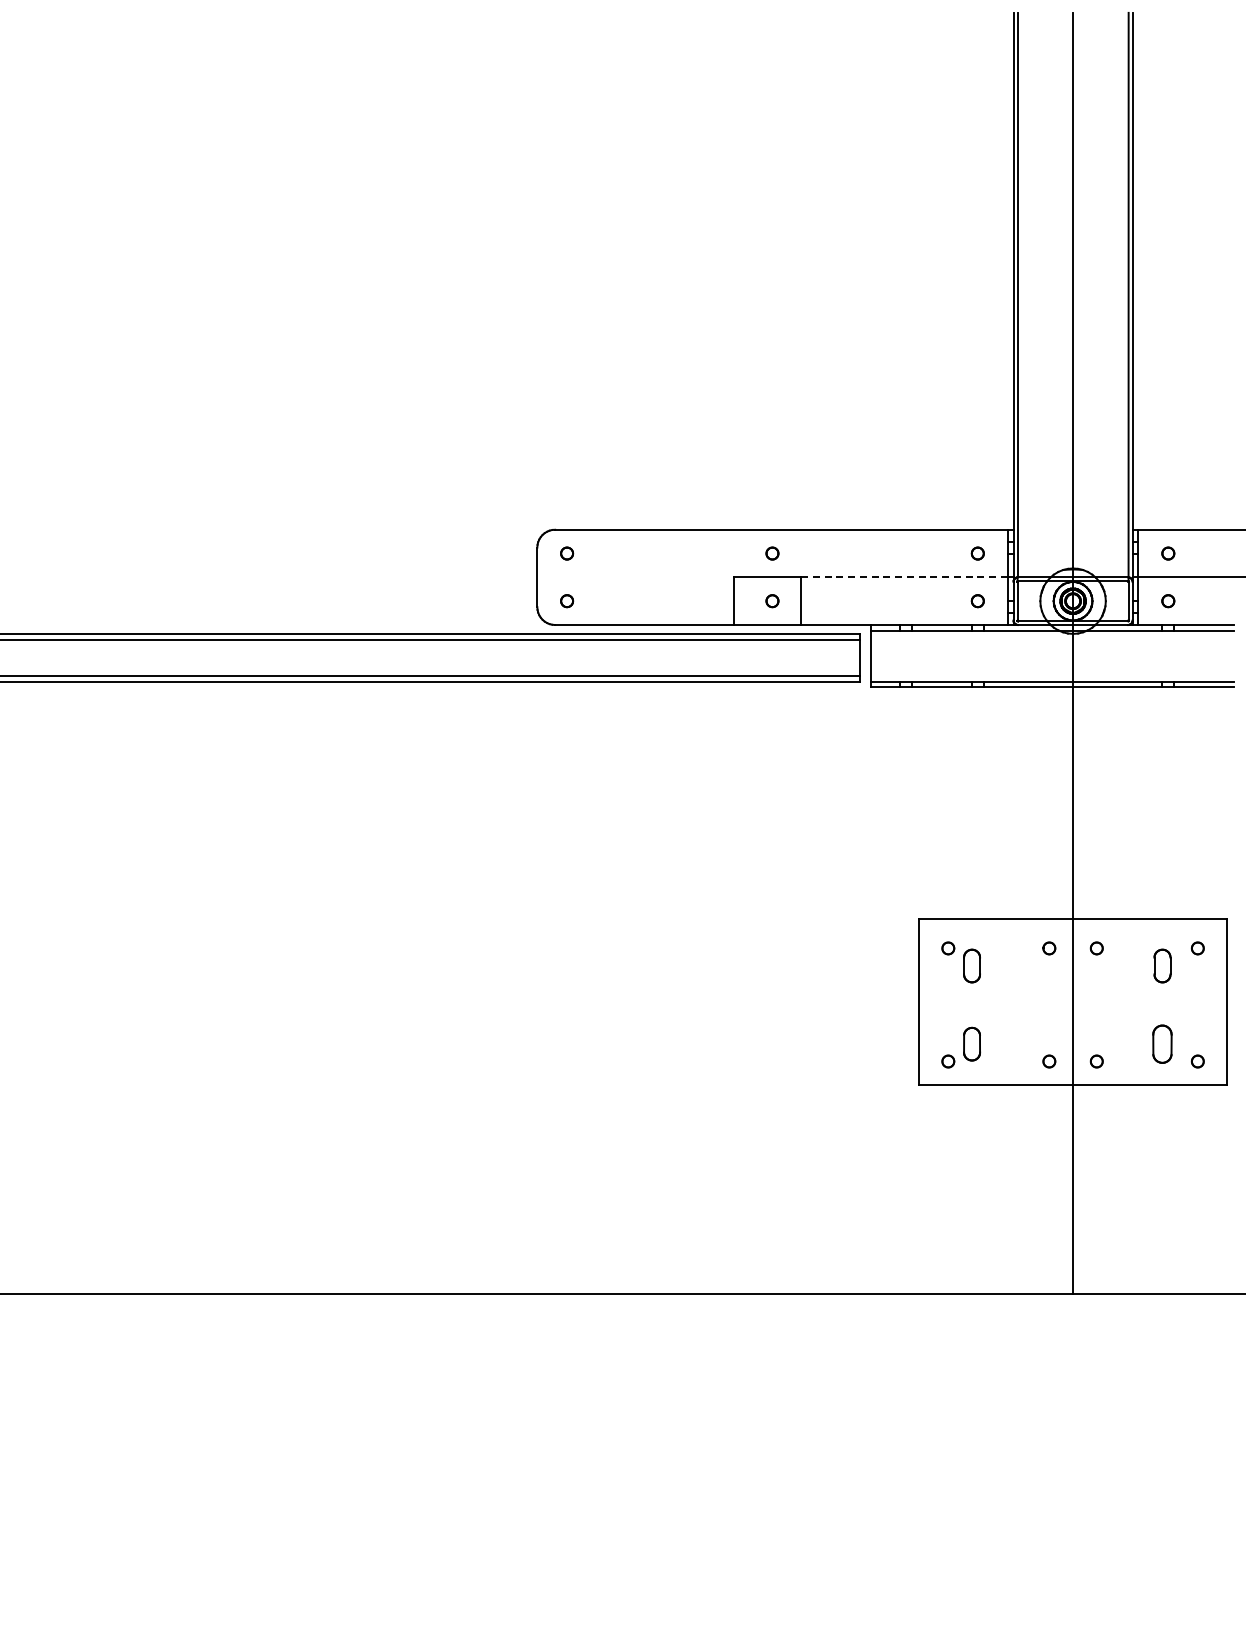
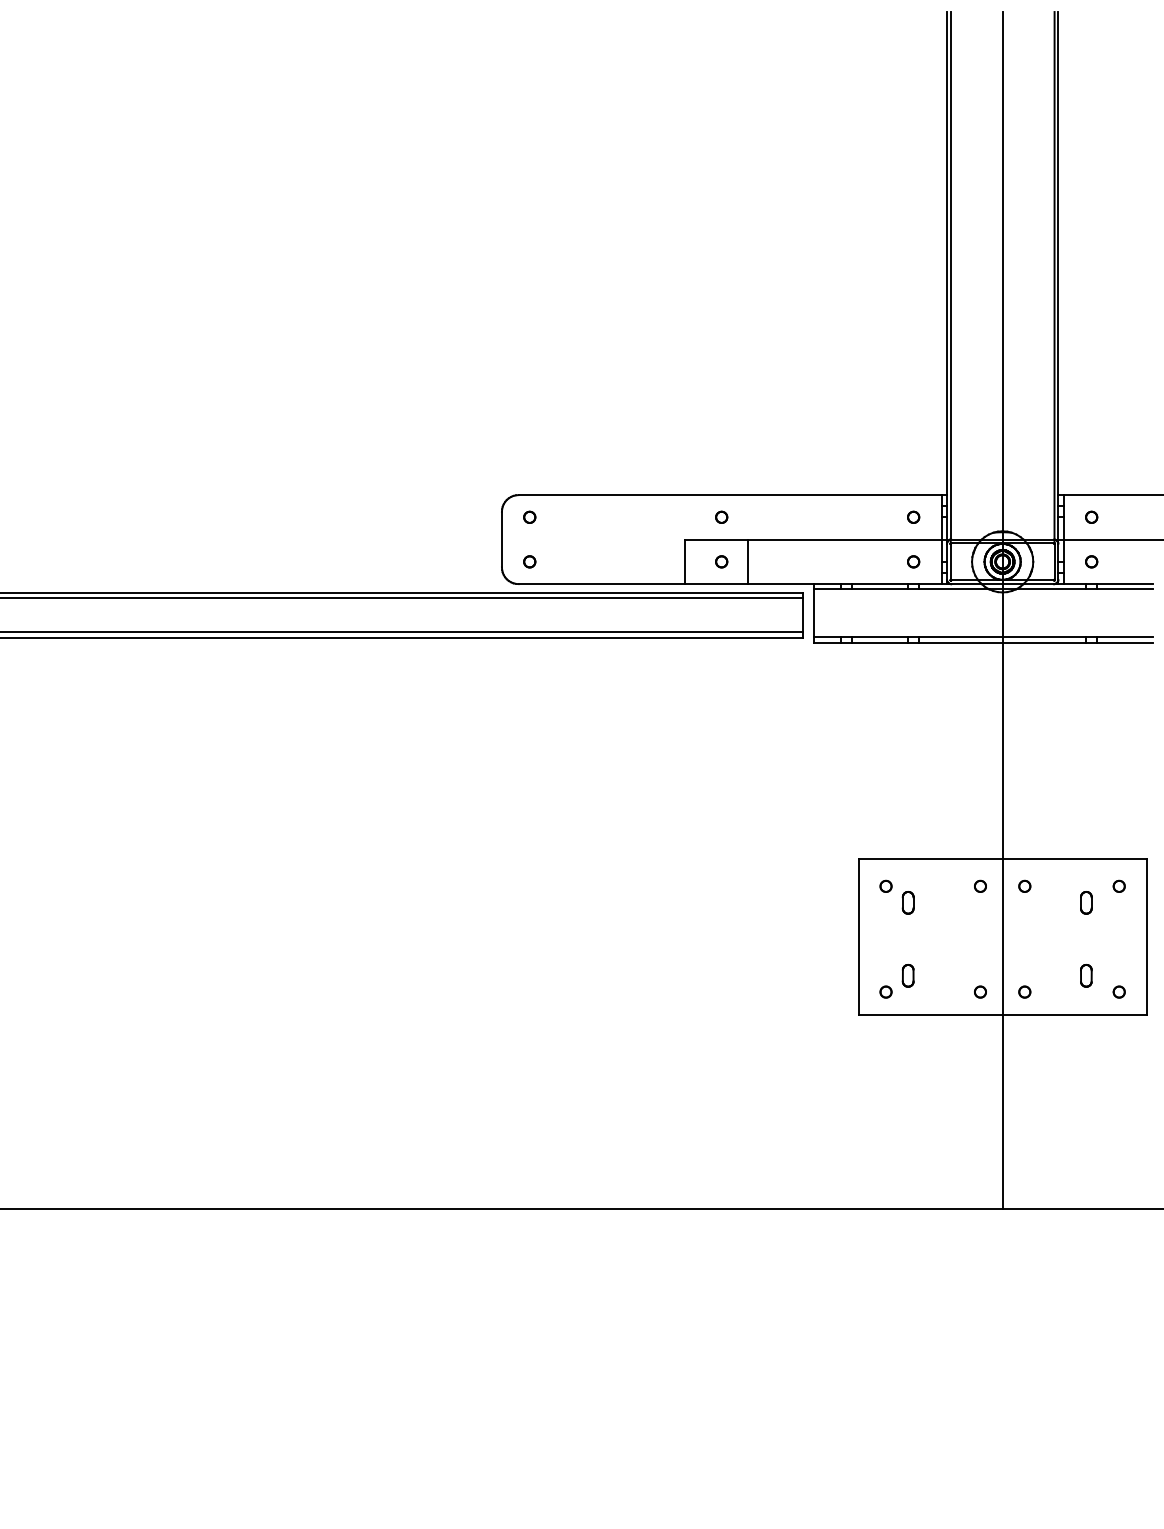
line: (904, 577) -> (845, 539), dashed -> solid
part: (971, 965) -> (907, 902), size x0.71
part: (1162, 965) -> (1086, 902), size x0.71
part: (971, 1043) -> (907, 975), size x0.71
part: (1162, 1043) -> (1086, 975), size x0.62

